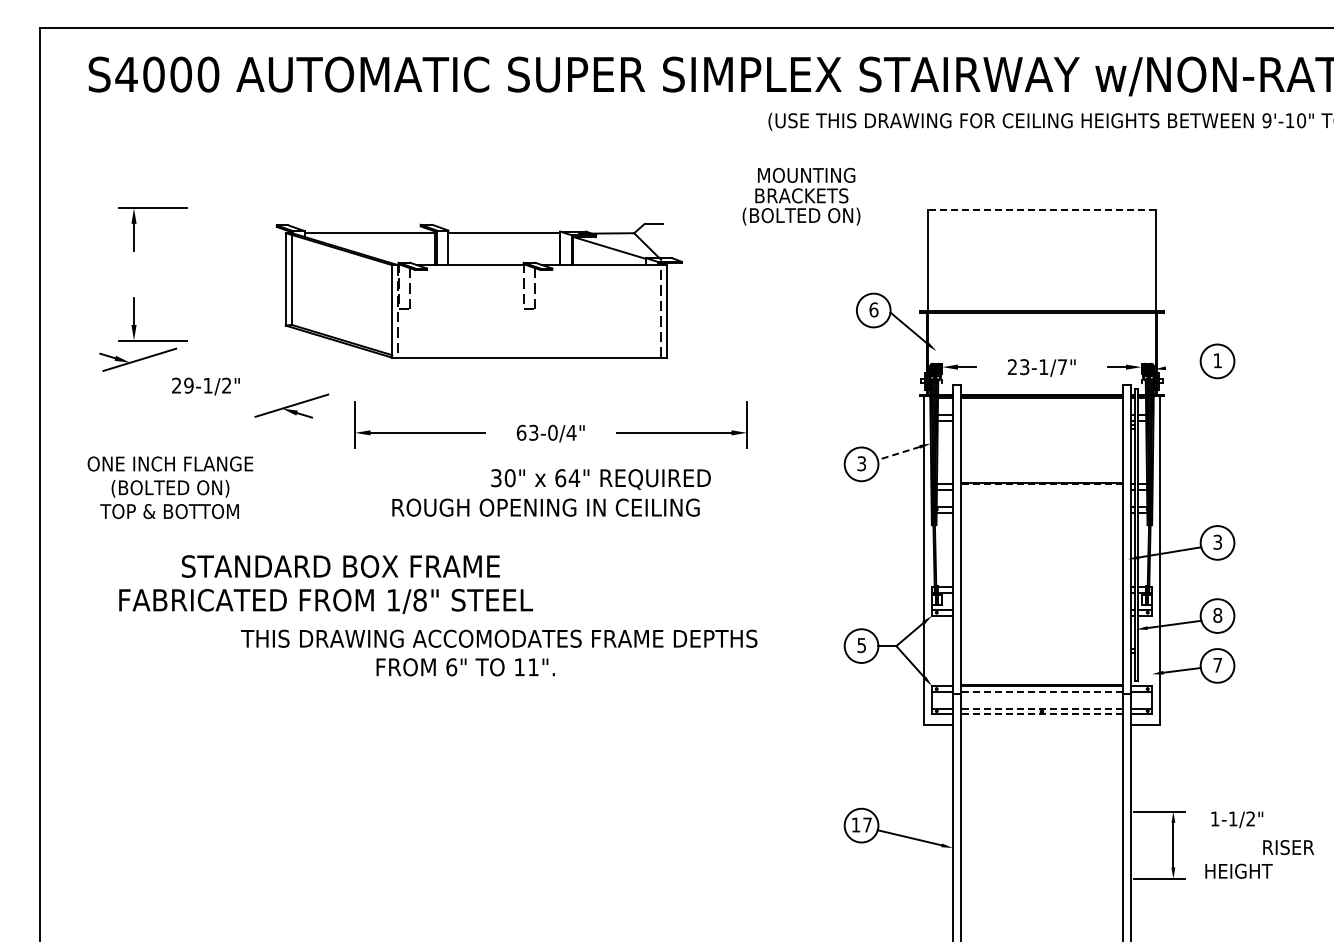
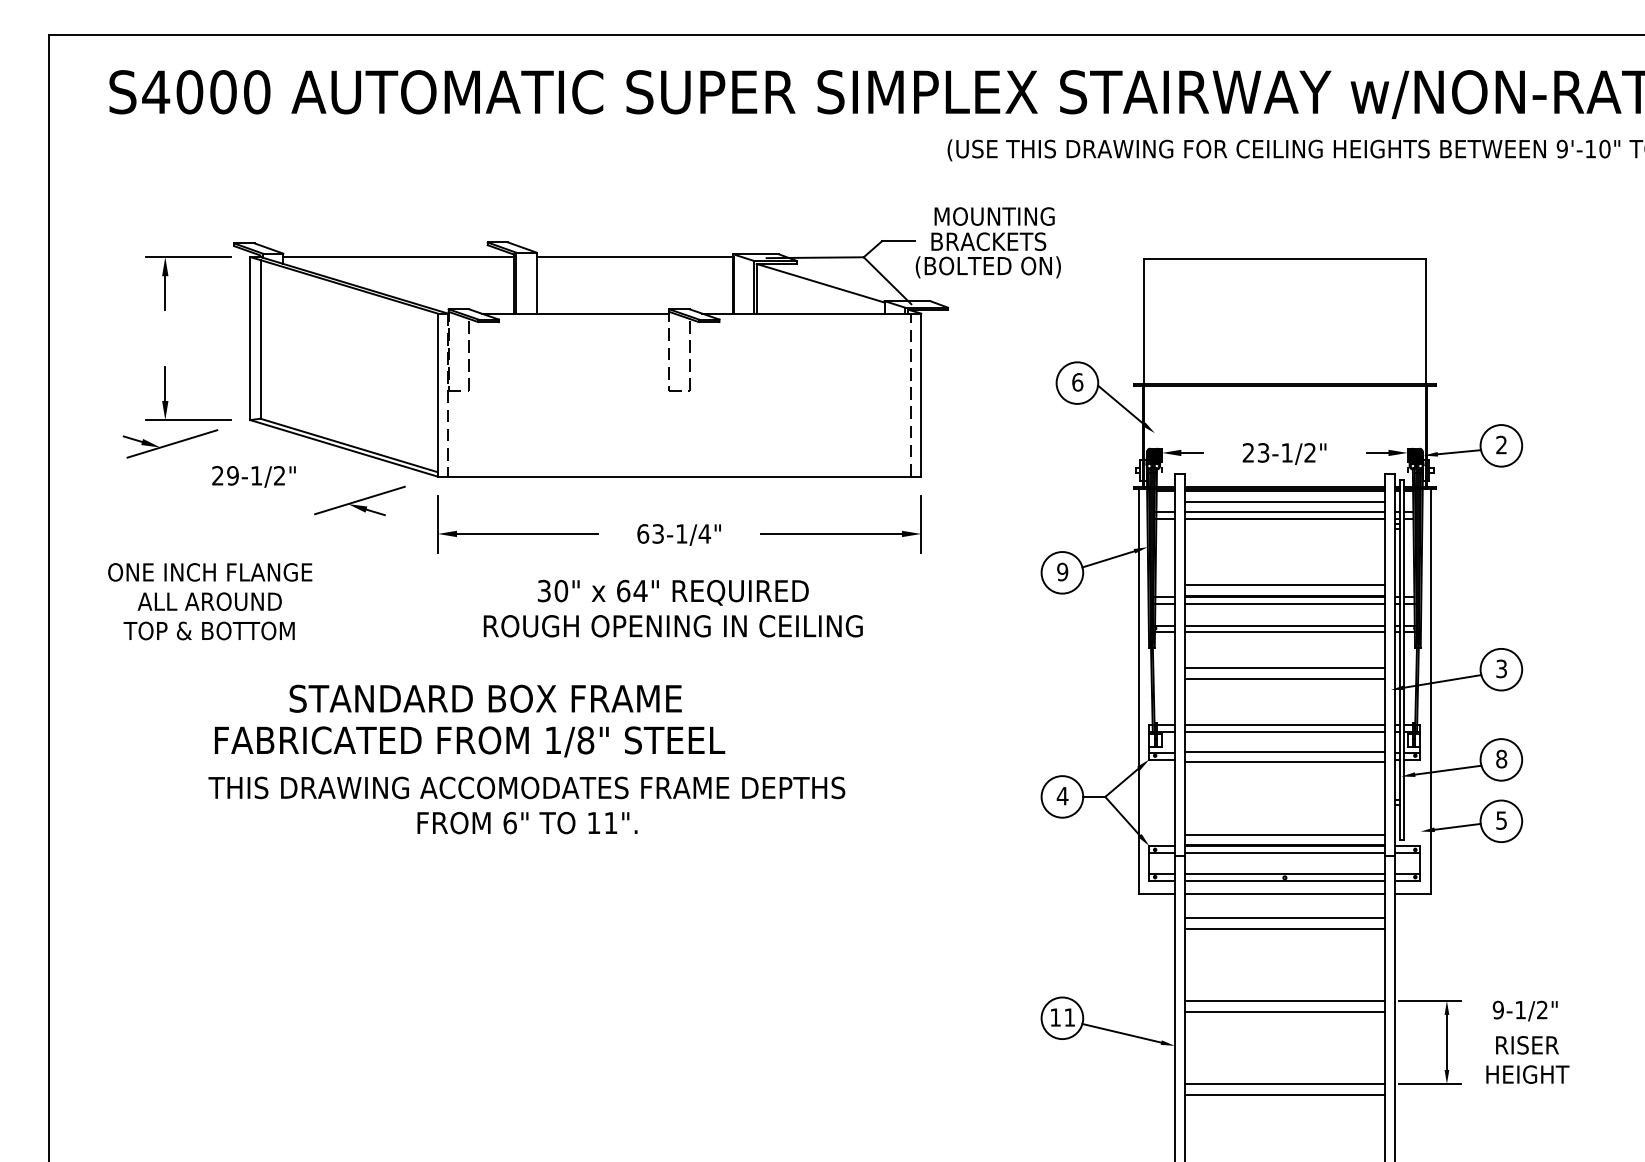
line: (1041, 209) -> (1284, 258), dashed -> solid
part: (479, 290) -> (591, 358), size x1.43
text: (1217, 360) -> (1501, 444), 1 -> 2
text: (1061, 366) -> (1308, 452), 23-1/7" -> 23-1/2"
line: (1183, 366) -> (1459, 452), added
line: (1041, 407) -> (1284, 502), added
line: (1041, 414) -> (1284, 511), added
line: (1041, 420) -> (1284, 518), added
text: (552, 432) -> (681, 533), 63-0/4" -> 63-1/4"
line: (898, 453) -> (1107, 559), dashed -> solid
text: (861, 463) -> (1062, 571), 3 -> 9
line: (1041, 474) -> (1284, 585), added
text: (600, 479) -> (672, 592), moved
line: (1042, 484) -> (1285, 597), dashed -> solid
text: (170, 488) -> (210, 602), (BOLTED ON) -> ALL AROUND
line: (1041, 490) -> (1284, 605), added
line: (1041, 507) -> (1284, 626), added
line: (1041, 512) -> (1284, 632), added
line: (1041, 541) -> (1284, 667), added
line: (1041, 550) -> (1284, 679), added
text: (340, 566) -> (485, 698), moved
line: (1041, 587) -> (1284, 724), added
line: (1041, 593) -> (1284, 732), added
text: (325, 601) -> (469, 741), moved
line: (1041, 609) -> (1284, 751), added
line: (1041, 617) -> (1284, 761), added
text: (499, 638) -> (527, 787), moved
text: (861, 645) -> (1062, 796), 5 -> 4
text: (1217, 665) -> (1501, 820), 7 -> 5
text: (465, 667) -> (527, 823), moved
line: (1041, 676) -> (1284, 834), added
line: (1042, 691) -> (1285, 852), dashed -> solid
line: (1042, 708) -> (1285, 873), dashed -> solid
line: (1042, 714) -> (1285, 881), dashed -> solid
line: (1041, 724) -> (1284, 893), added
line: (1041, 744) -> (1284, 918), added
line: (1041, 752) -> (1284, 928), added
line: (1041, 811) -> (1284, 1000), added
text: (1214, 818) -> (1497, 1009), 1-1/2" -> 9-1/2"
line: (1041, 820) -> (1284, 1011), added
text: (867, 824) -> (1069, 1016), 17 -> 11
text: (1288, 847) -> (1527, 1045), moved
line: (1041, 878) -> (1284, 1083), added
line: (1041, 887) -> (1284, 1094), added

